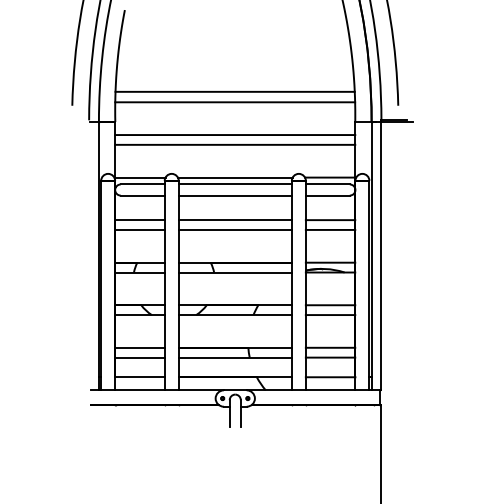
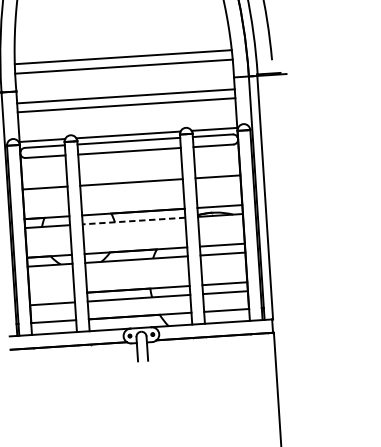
line: (139, 220) -> (44, 179), removed
line: (234, 220) -> (130, 173), removed
line: (330, 220) -> (217, 168), removed
line: (235, 272) -> (134, 221), solid -> dashed
line: (139, 347) -> (51, 294), removed

